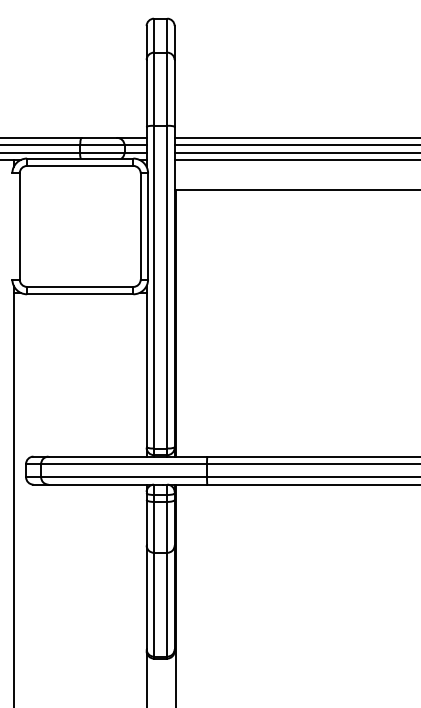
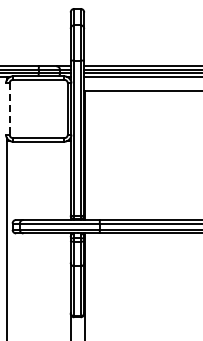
line: (19, 227) -> (9, 109), solid -> dashed

